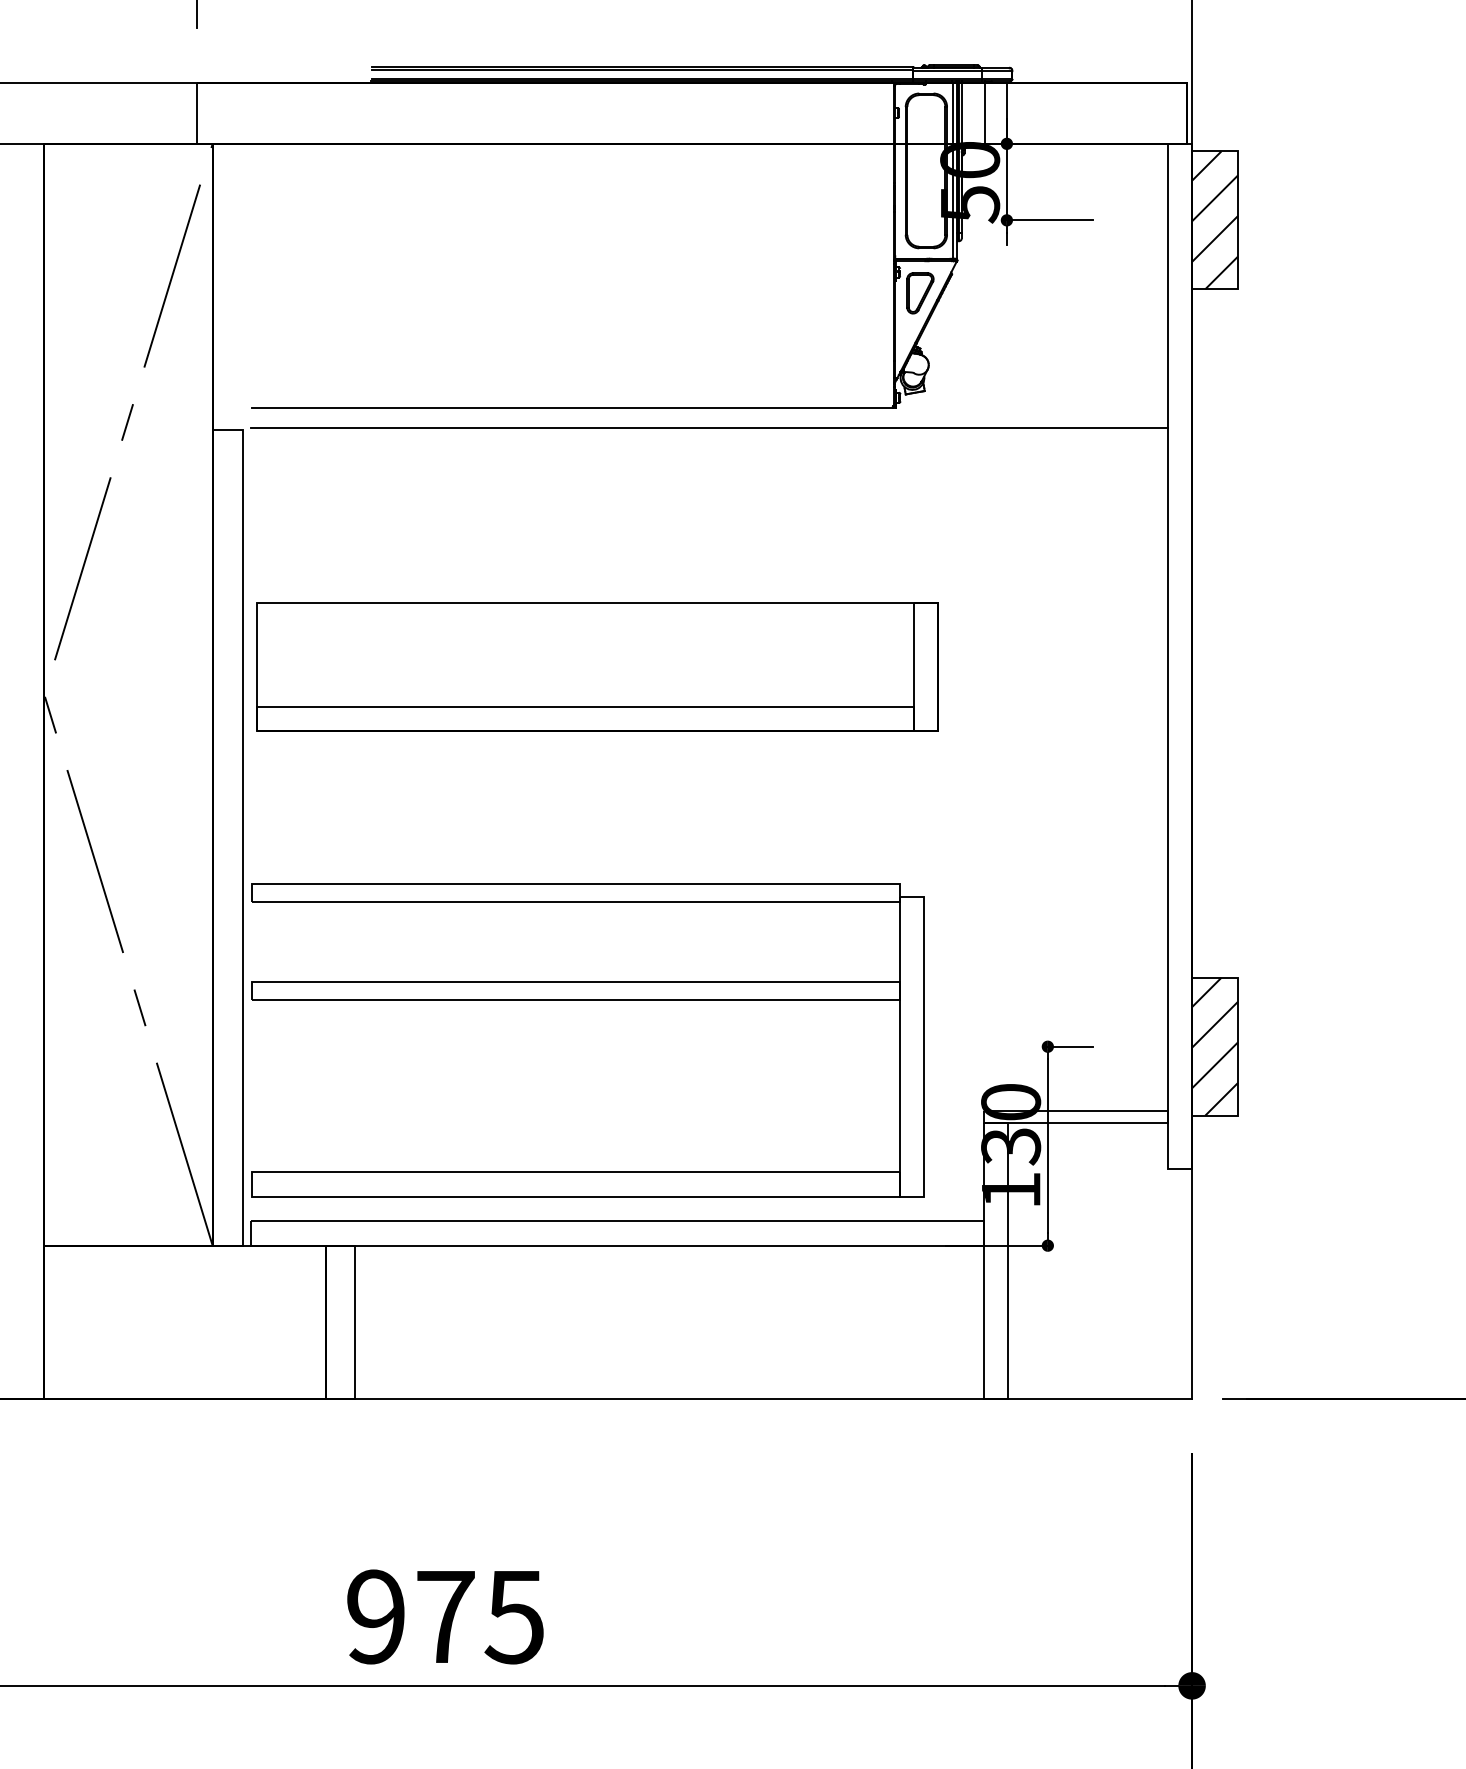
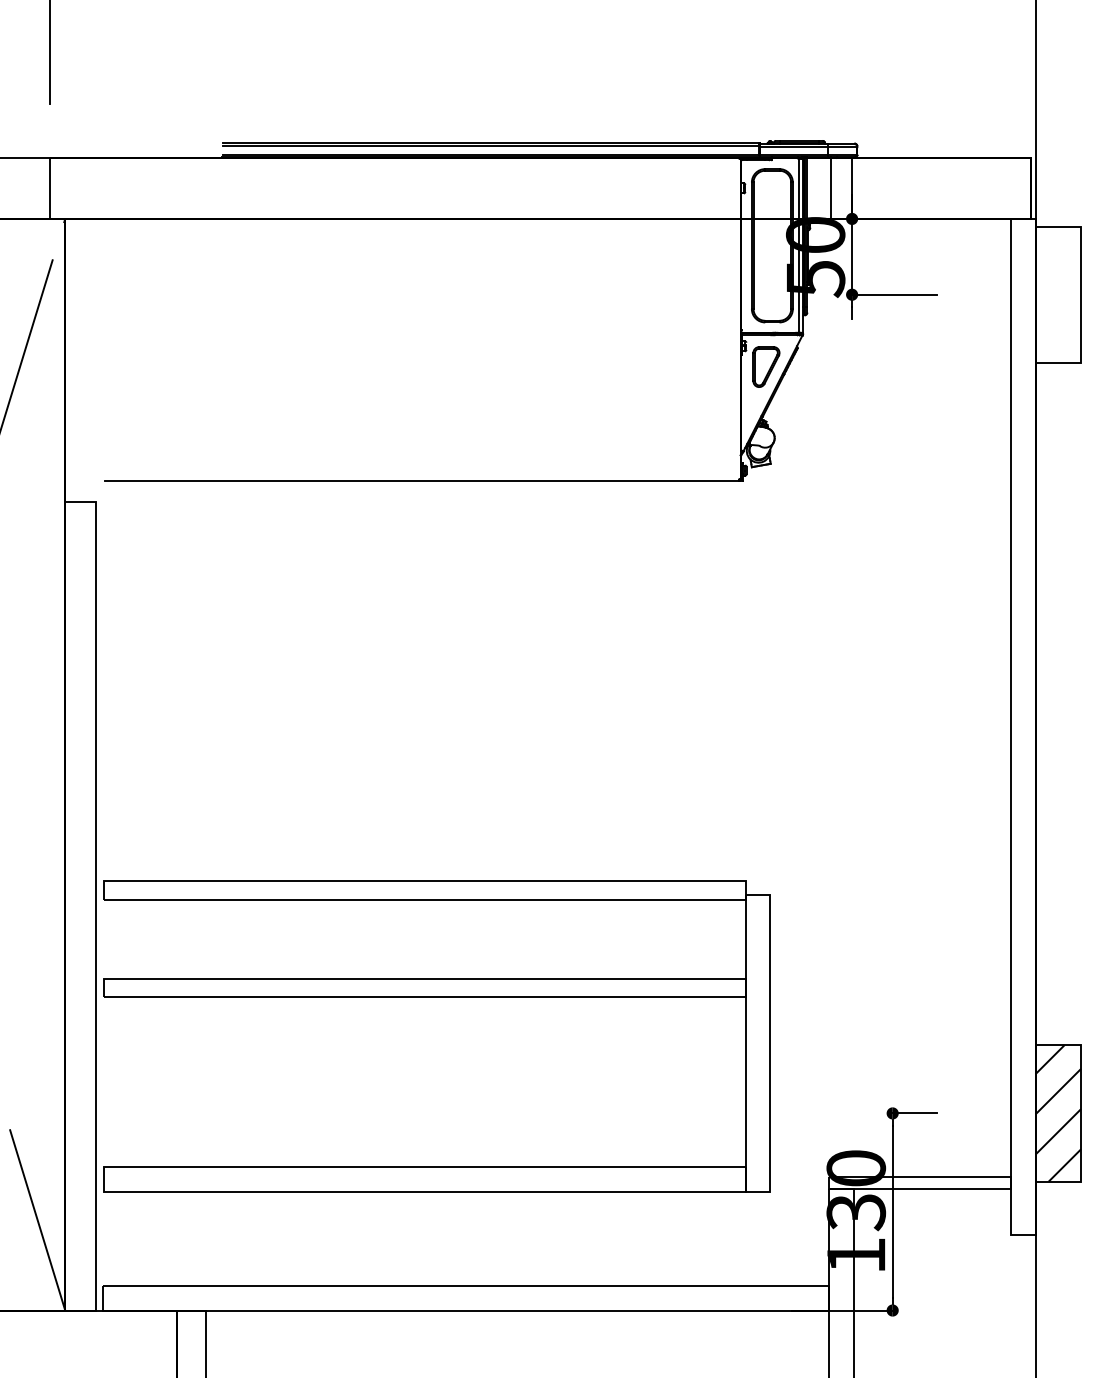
hatch: (1214, 220) -> (1057, 294), removed
line: (708, 428) -> (556, 500), removed
part: (597, 666) -> (446, 736), removed
part: (587, 1000) -> (436, 997), moved

